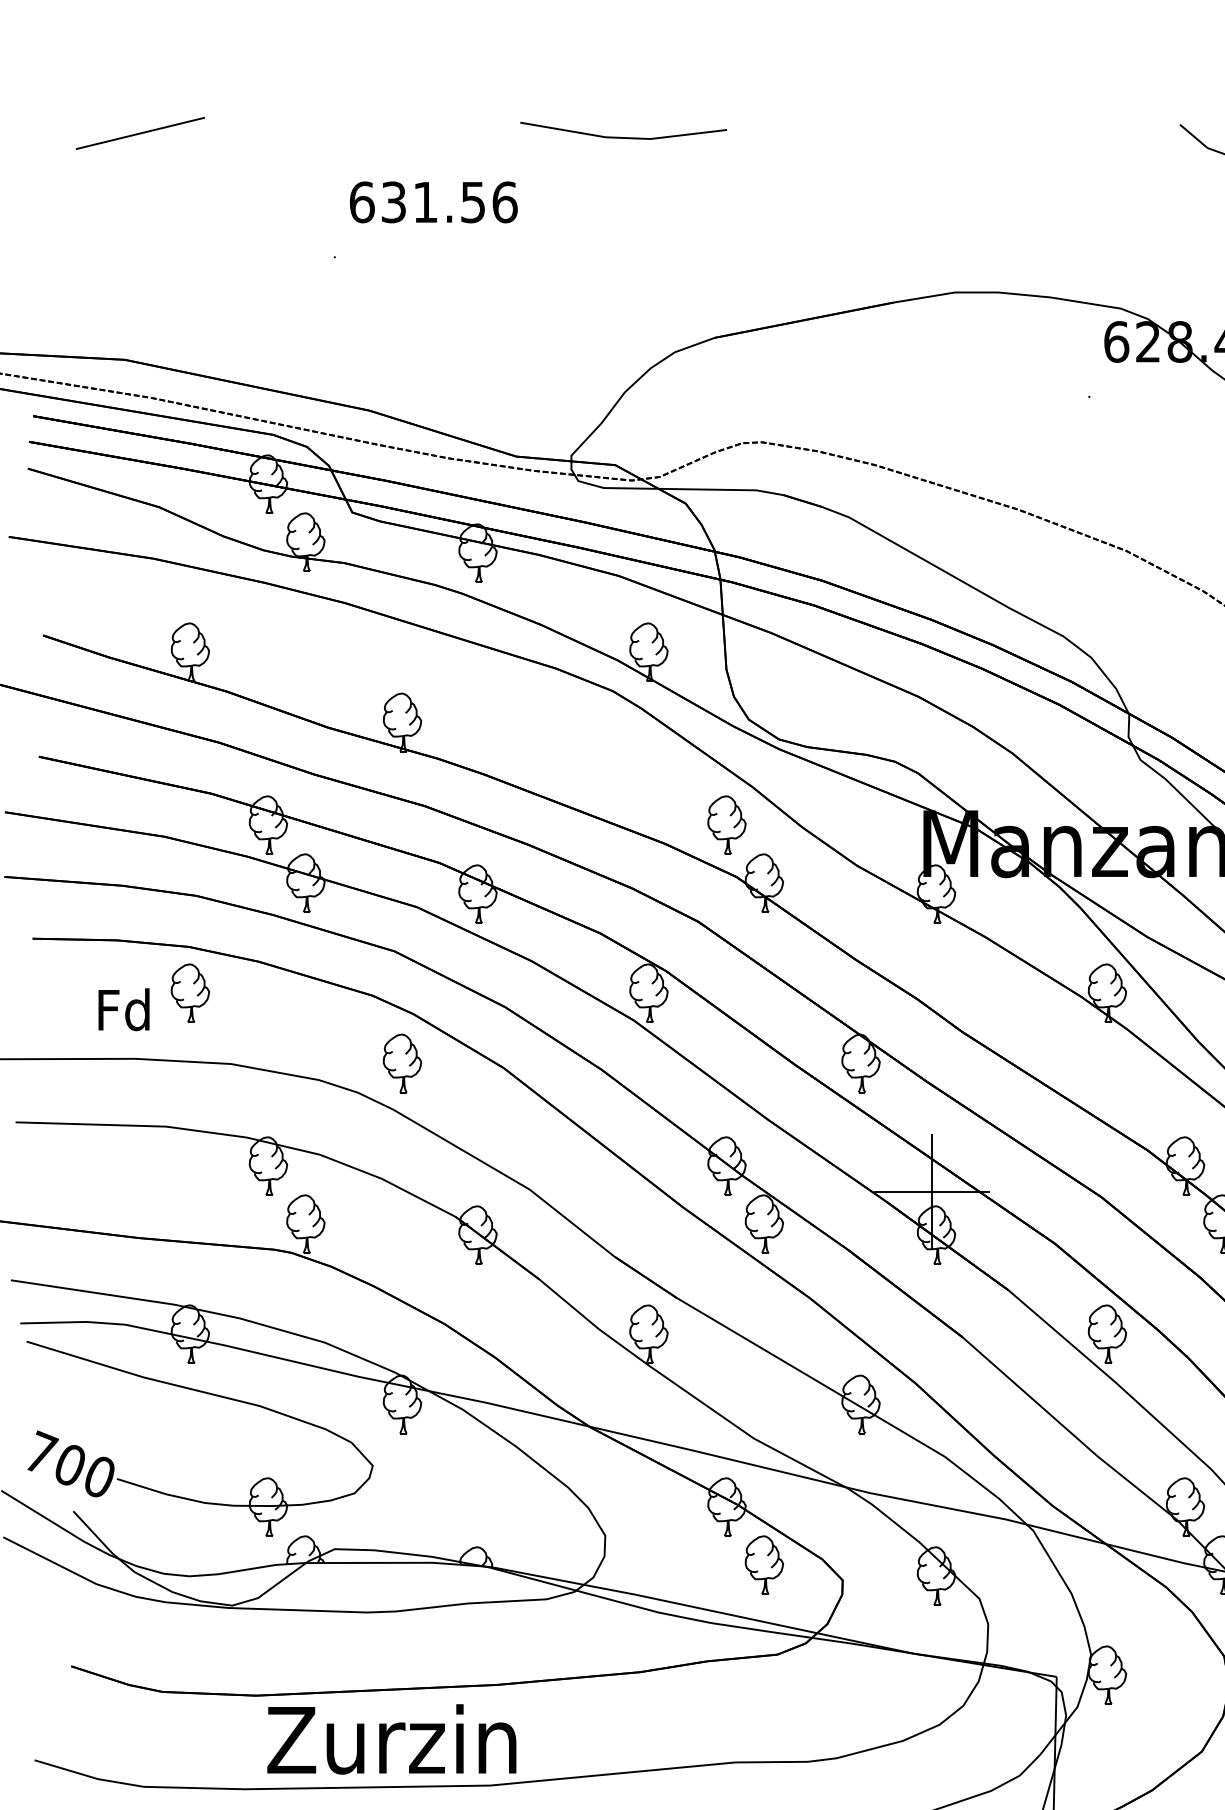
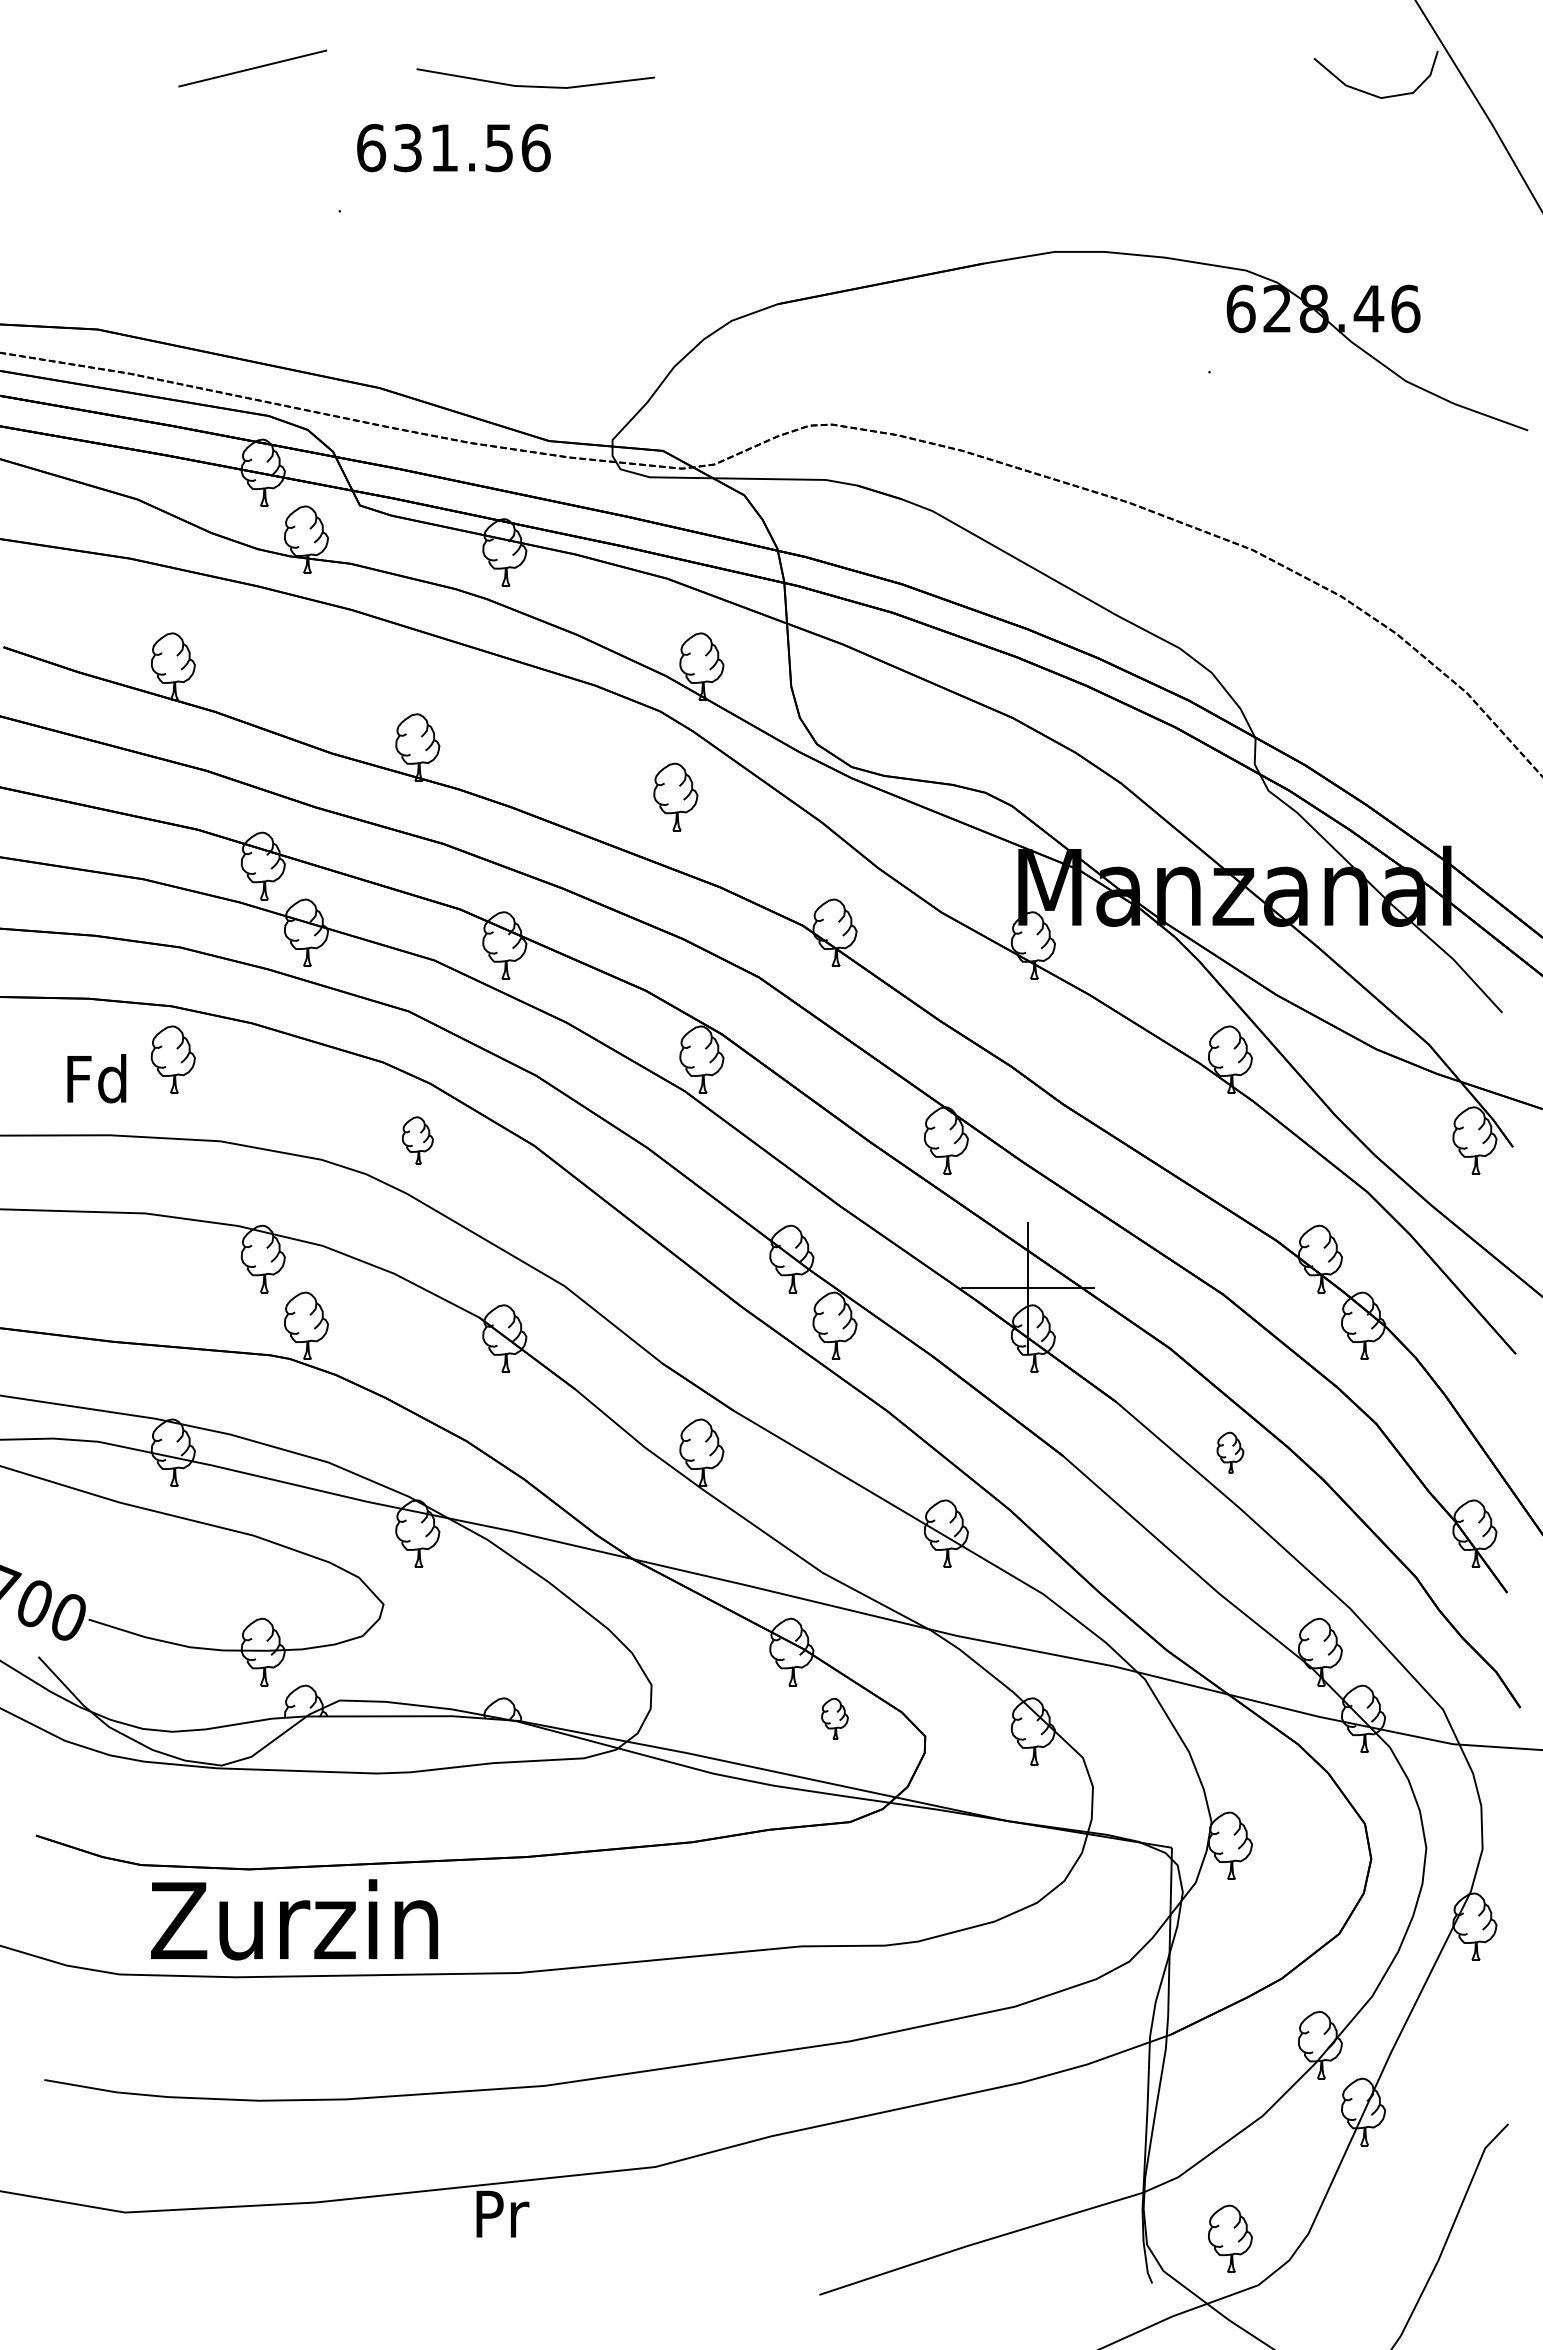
line: (140, 133) -> (252, 68), moved
line: (623, 136) -> (535, 85), moved
part: (726, 824) -> (675, 796), moved
part: (402, 1063) -> (417, 1140), size x0.7
part: (1107, 1334) -> (1230, 1452), size x0.6
part: (763, 1564) -> (834, 1718), size x0.6
text: (391, 1739) -> (294, 1919), moved

